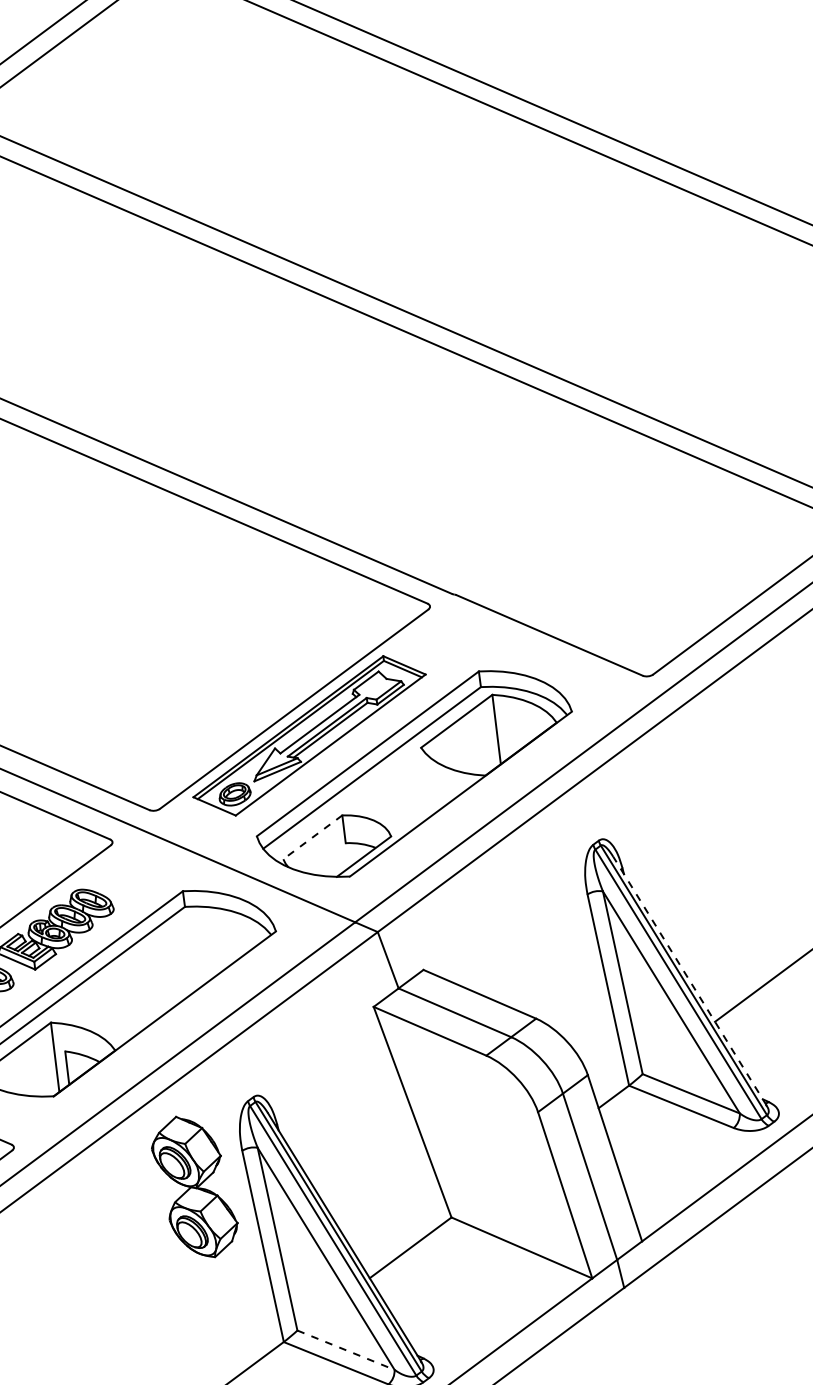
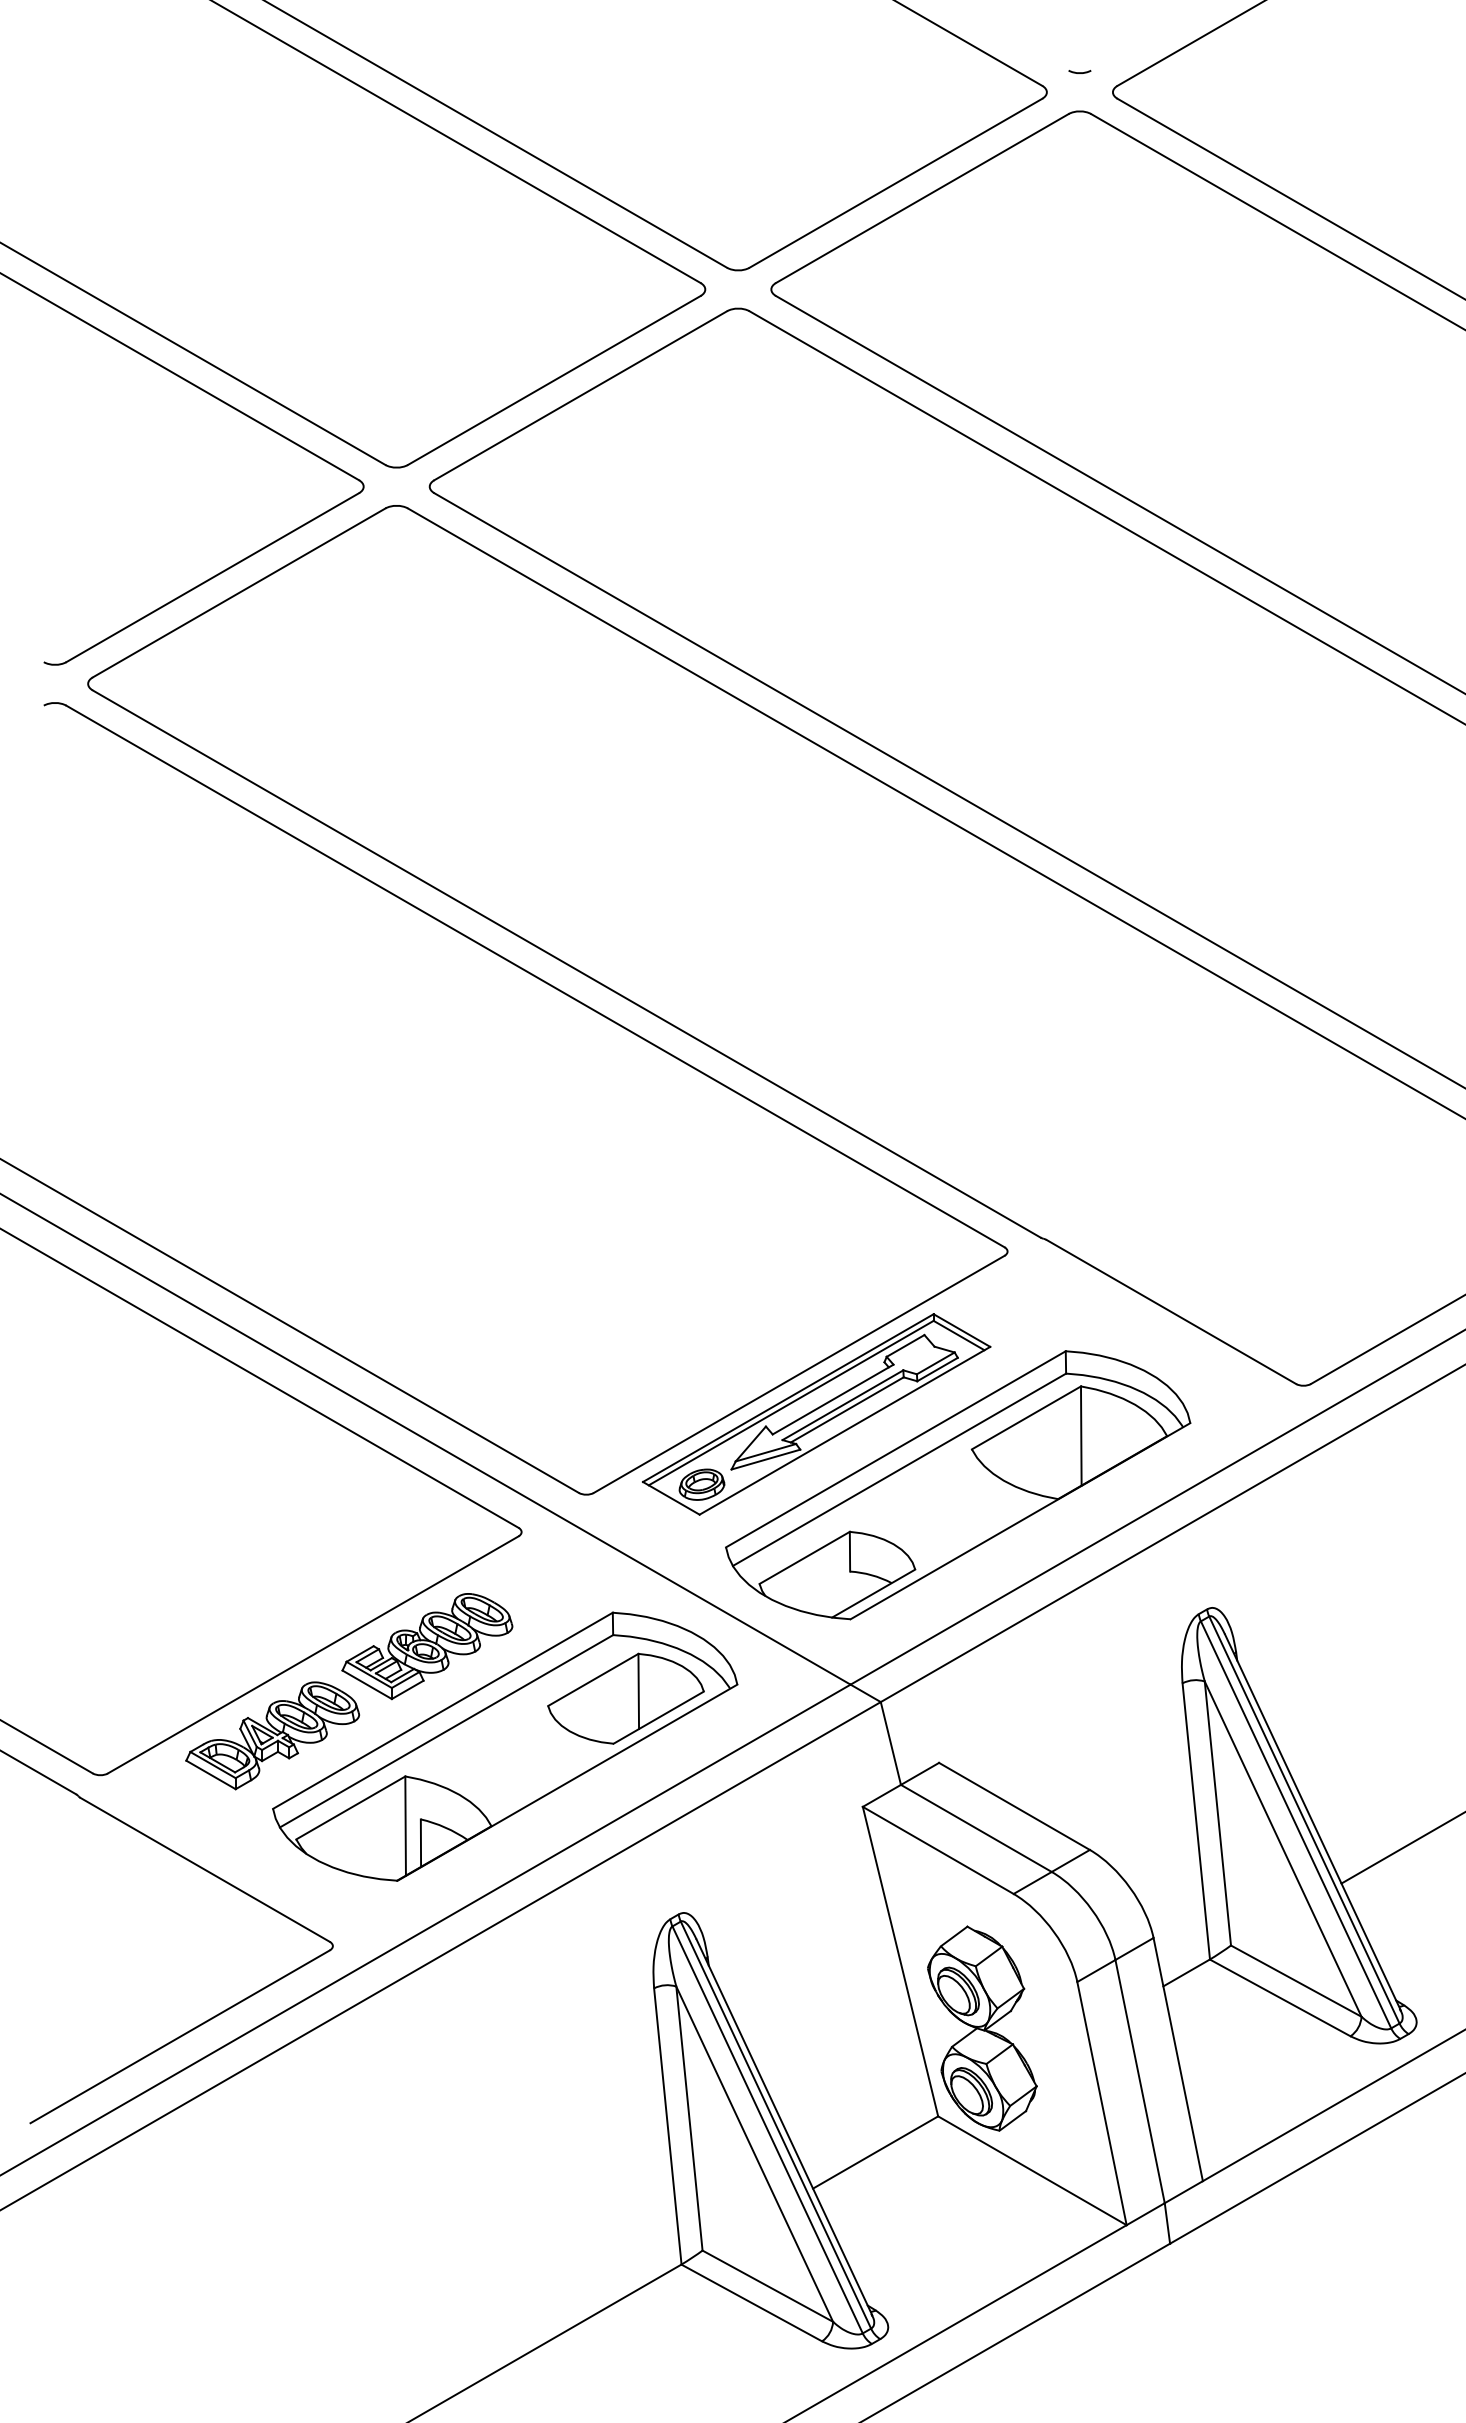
line: (312, 837) -> (804, 1558), dashed -> solid
part: (198, 950) -> (625, 1698), added
line: (689, 980) -> (1312, 1821), dashed -> solid
part: (194, 1186) -> (982, 2028), moved
line: (346, 1350) -> (768, 2286), dashed -> solid

